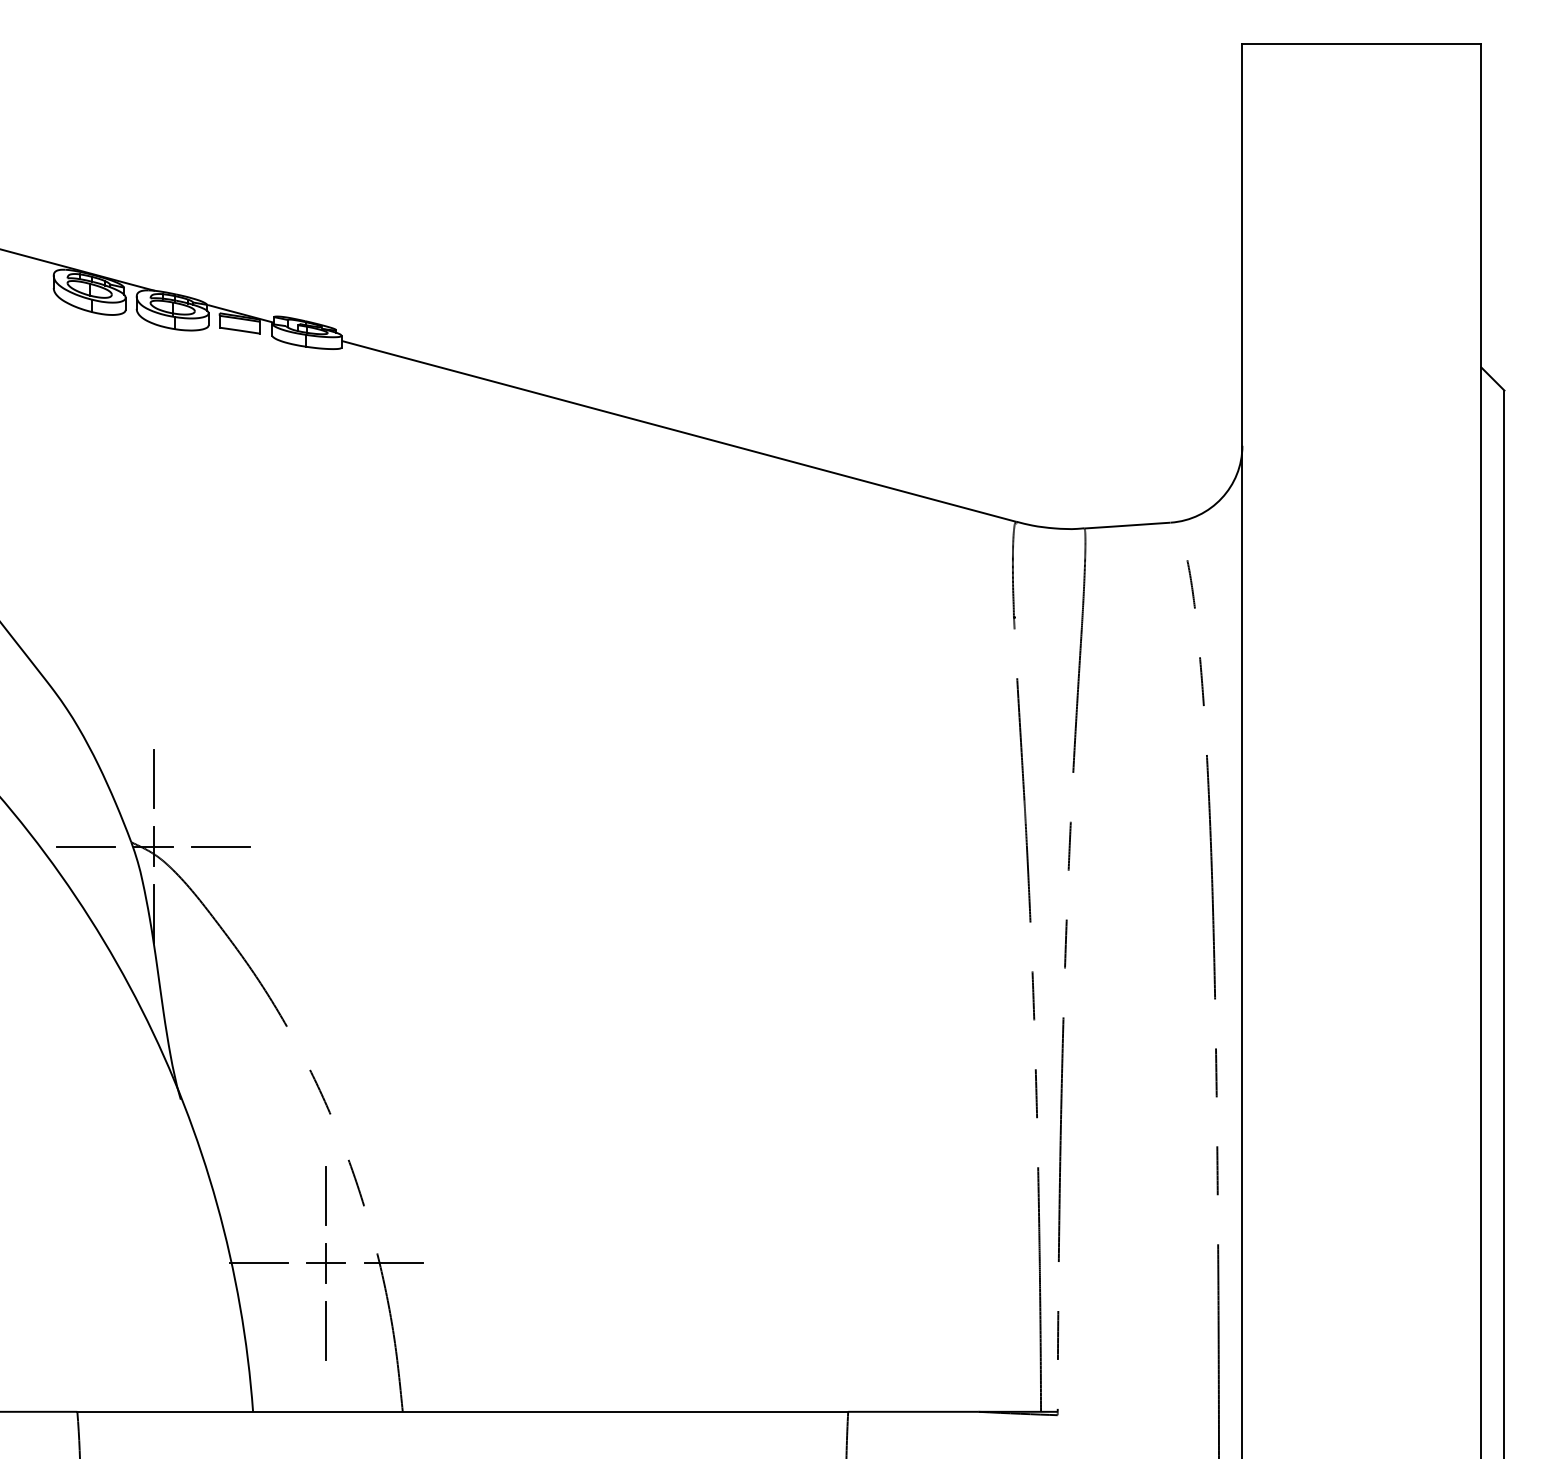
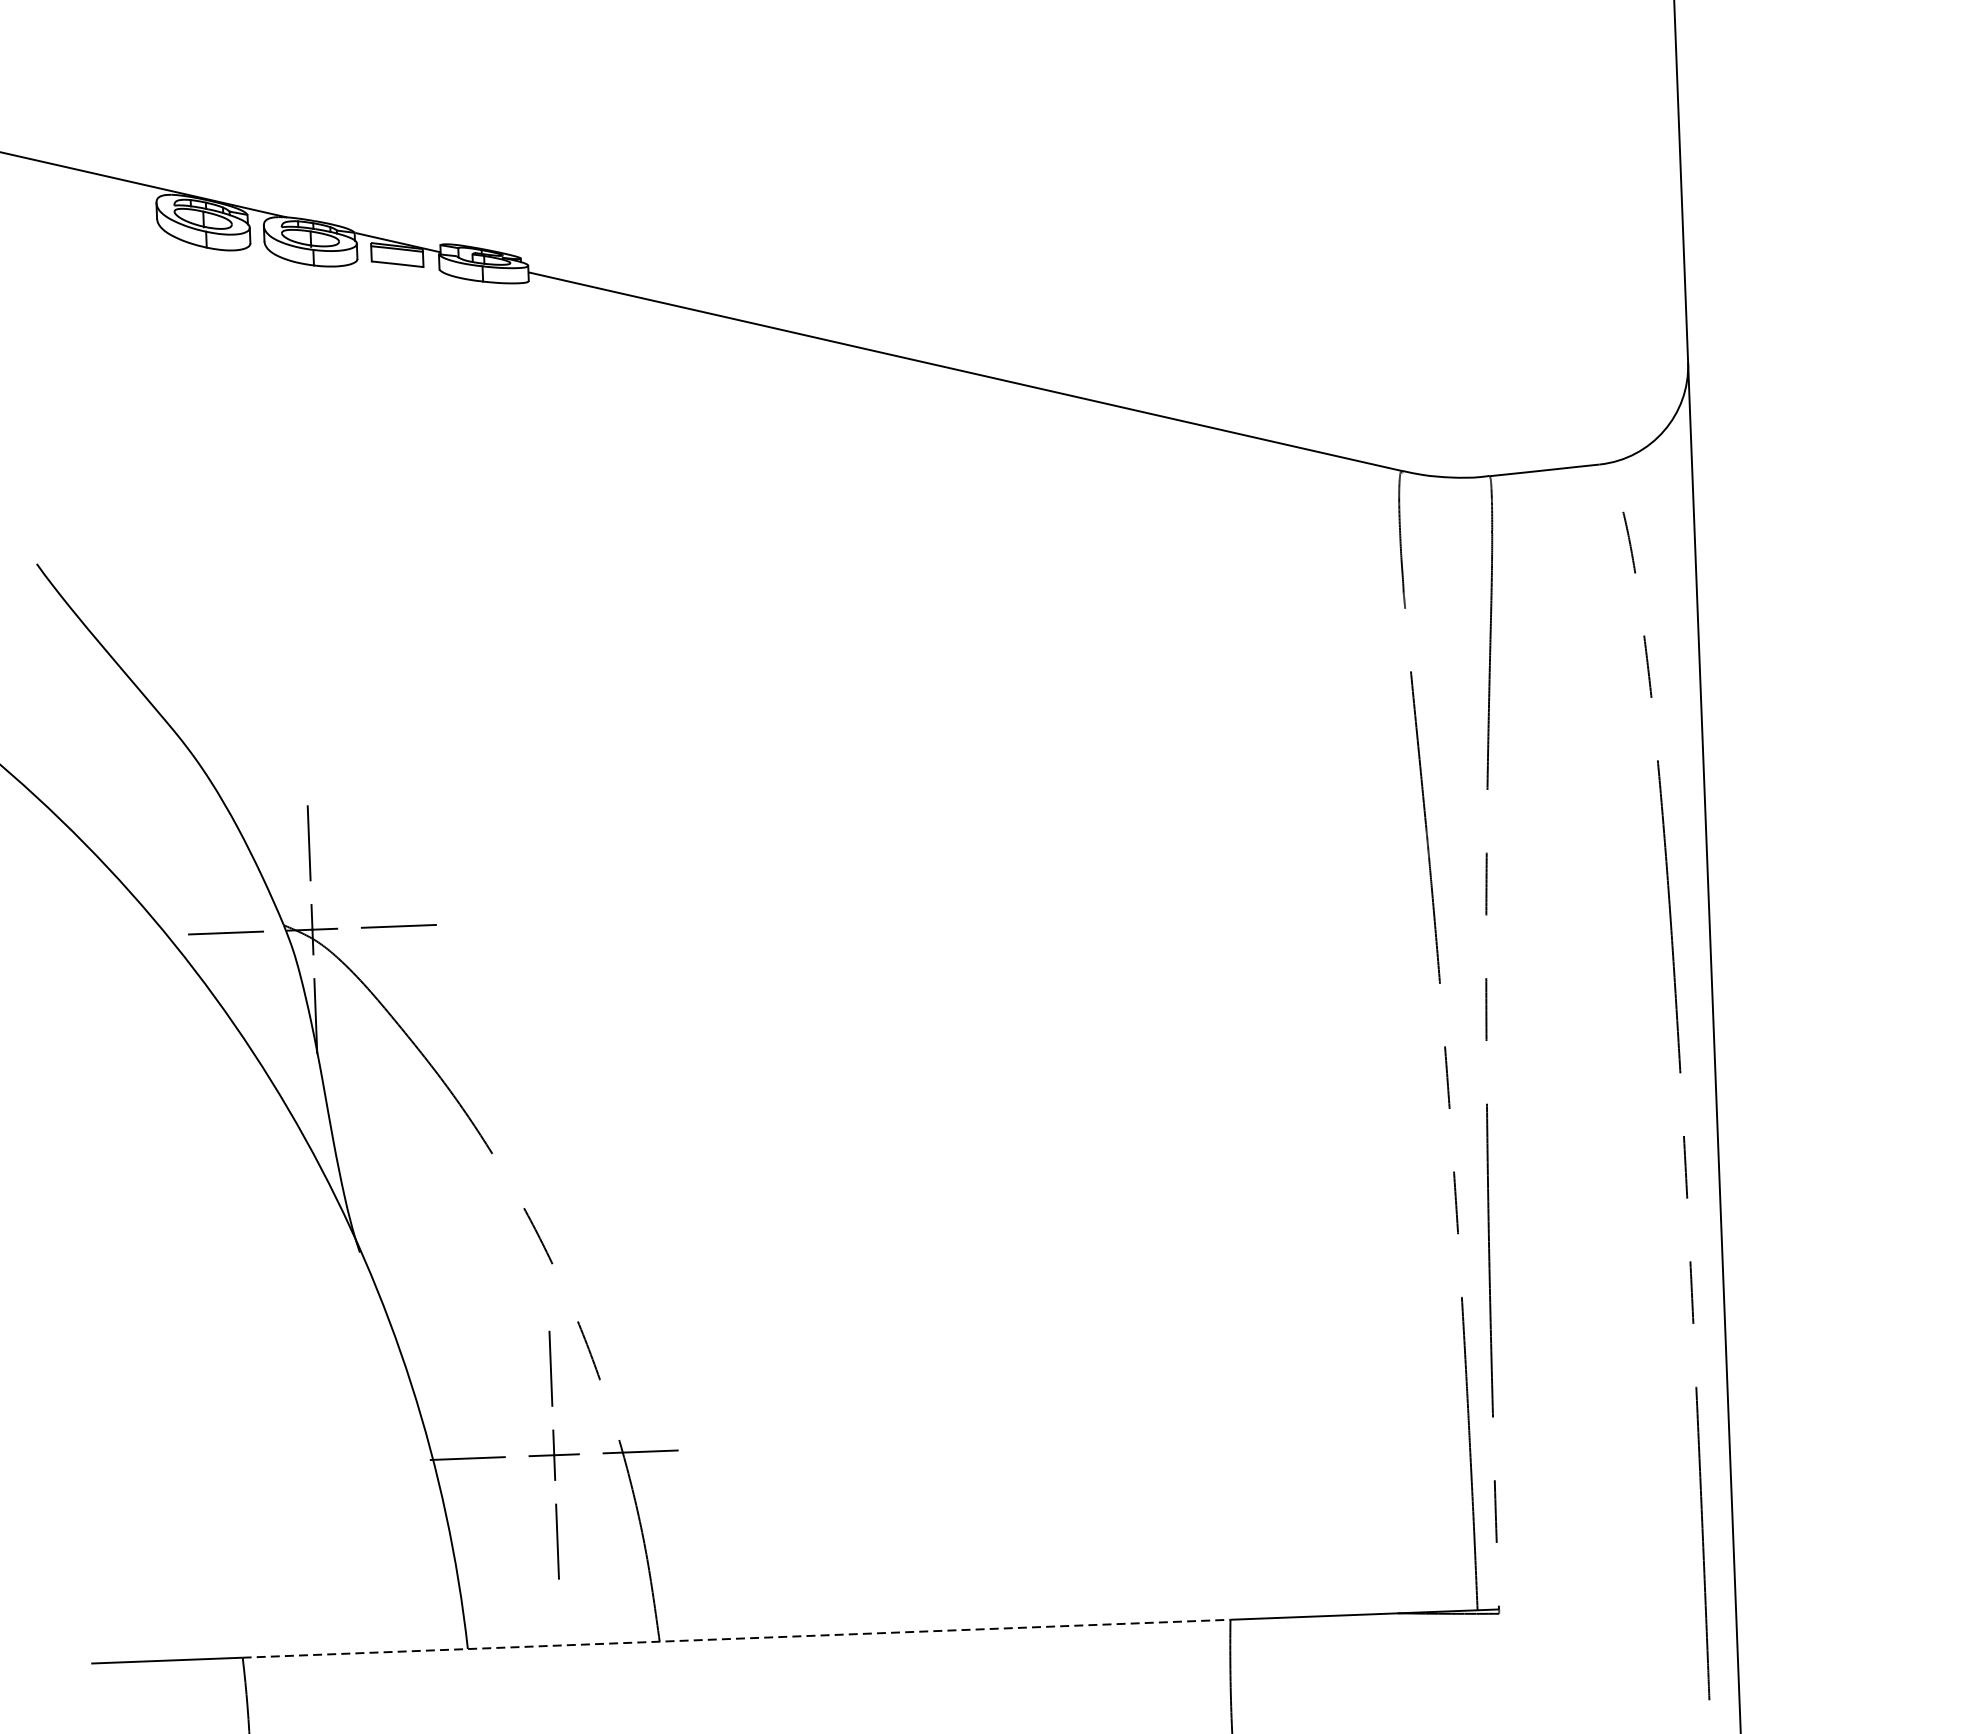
line: (463, 1411) -> (737, 1638), solid -> dashed

